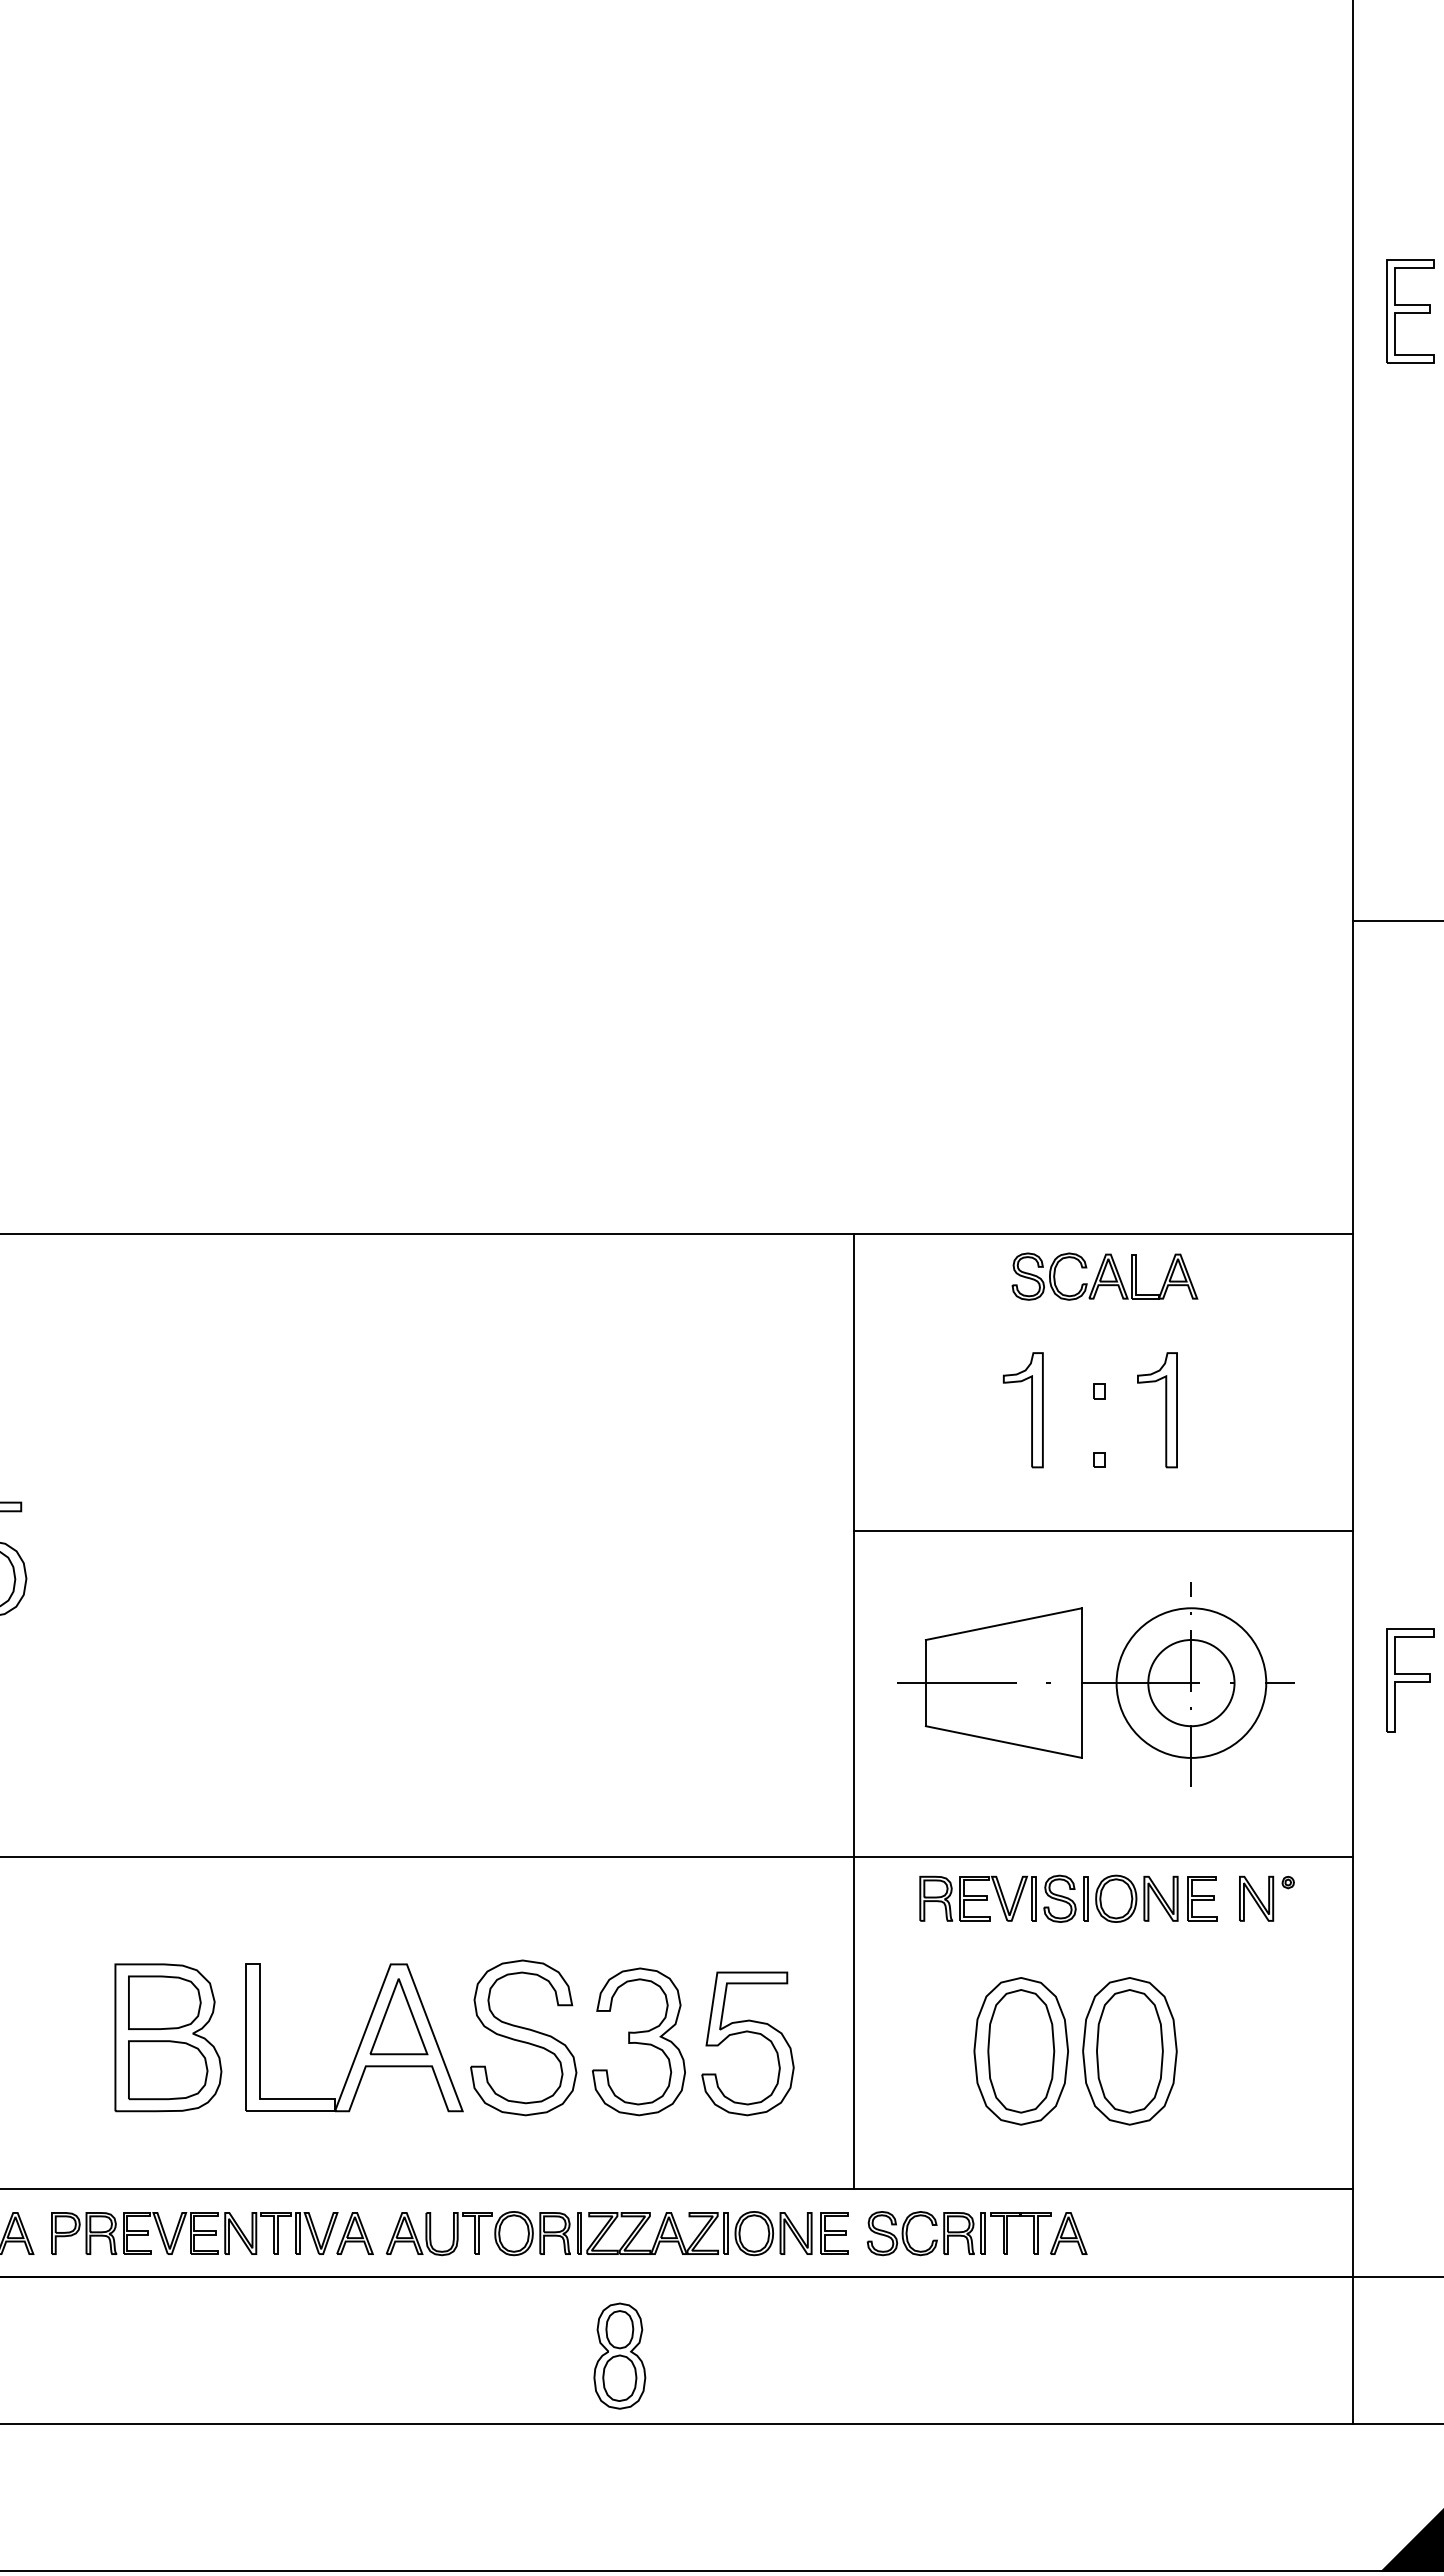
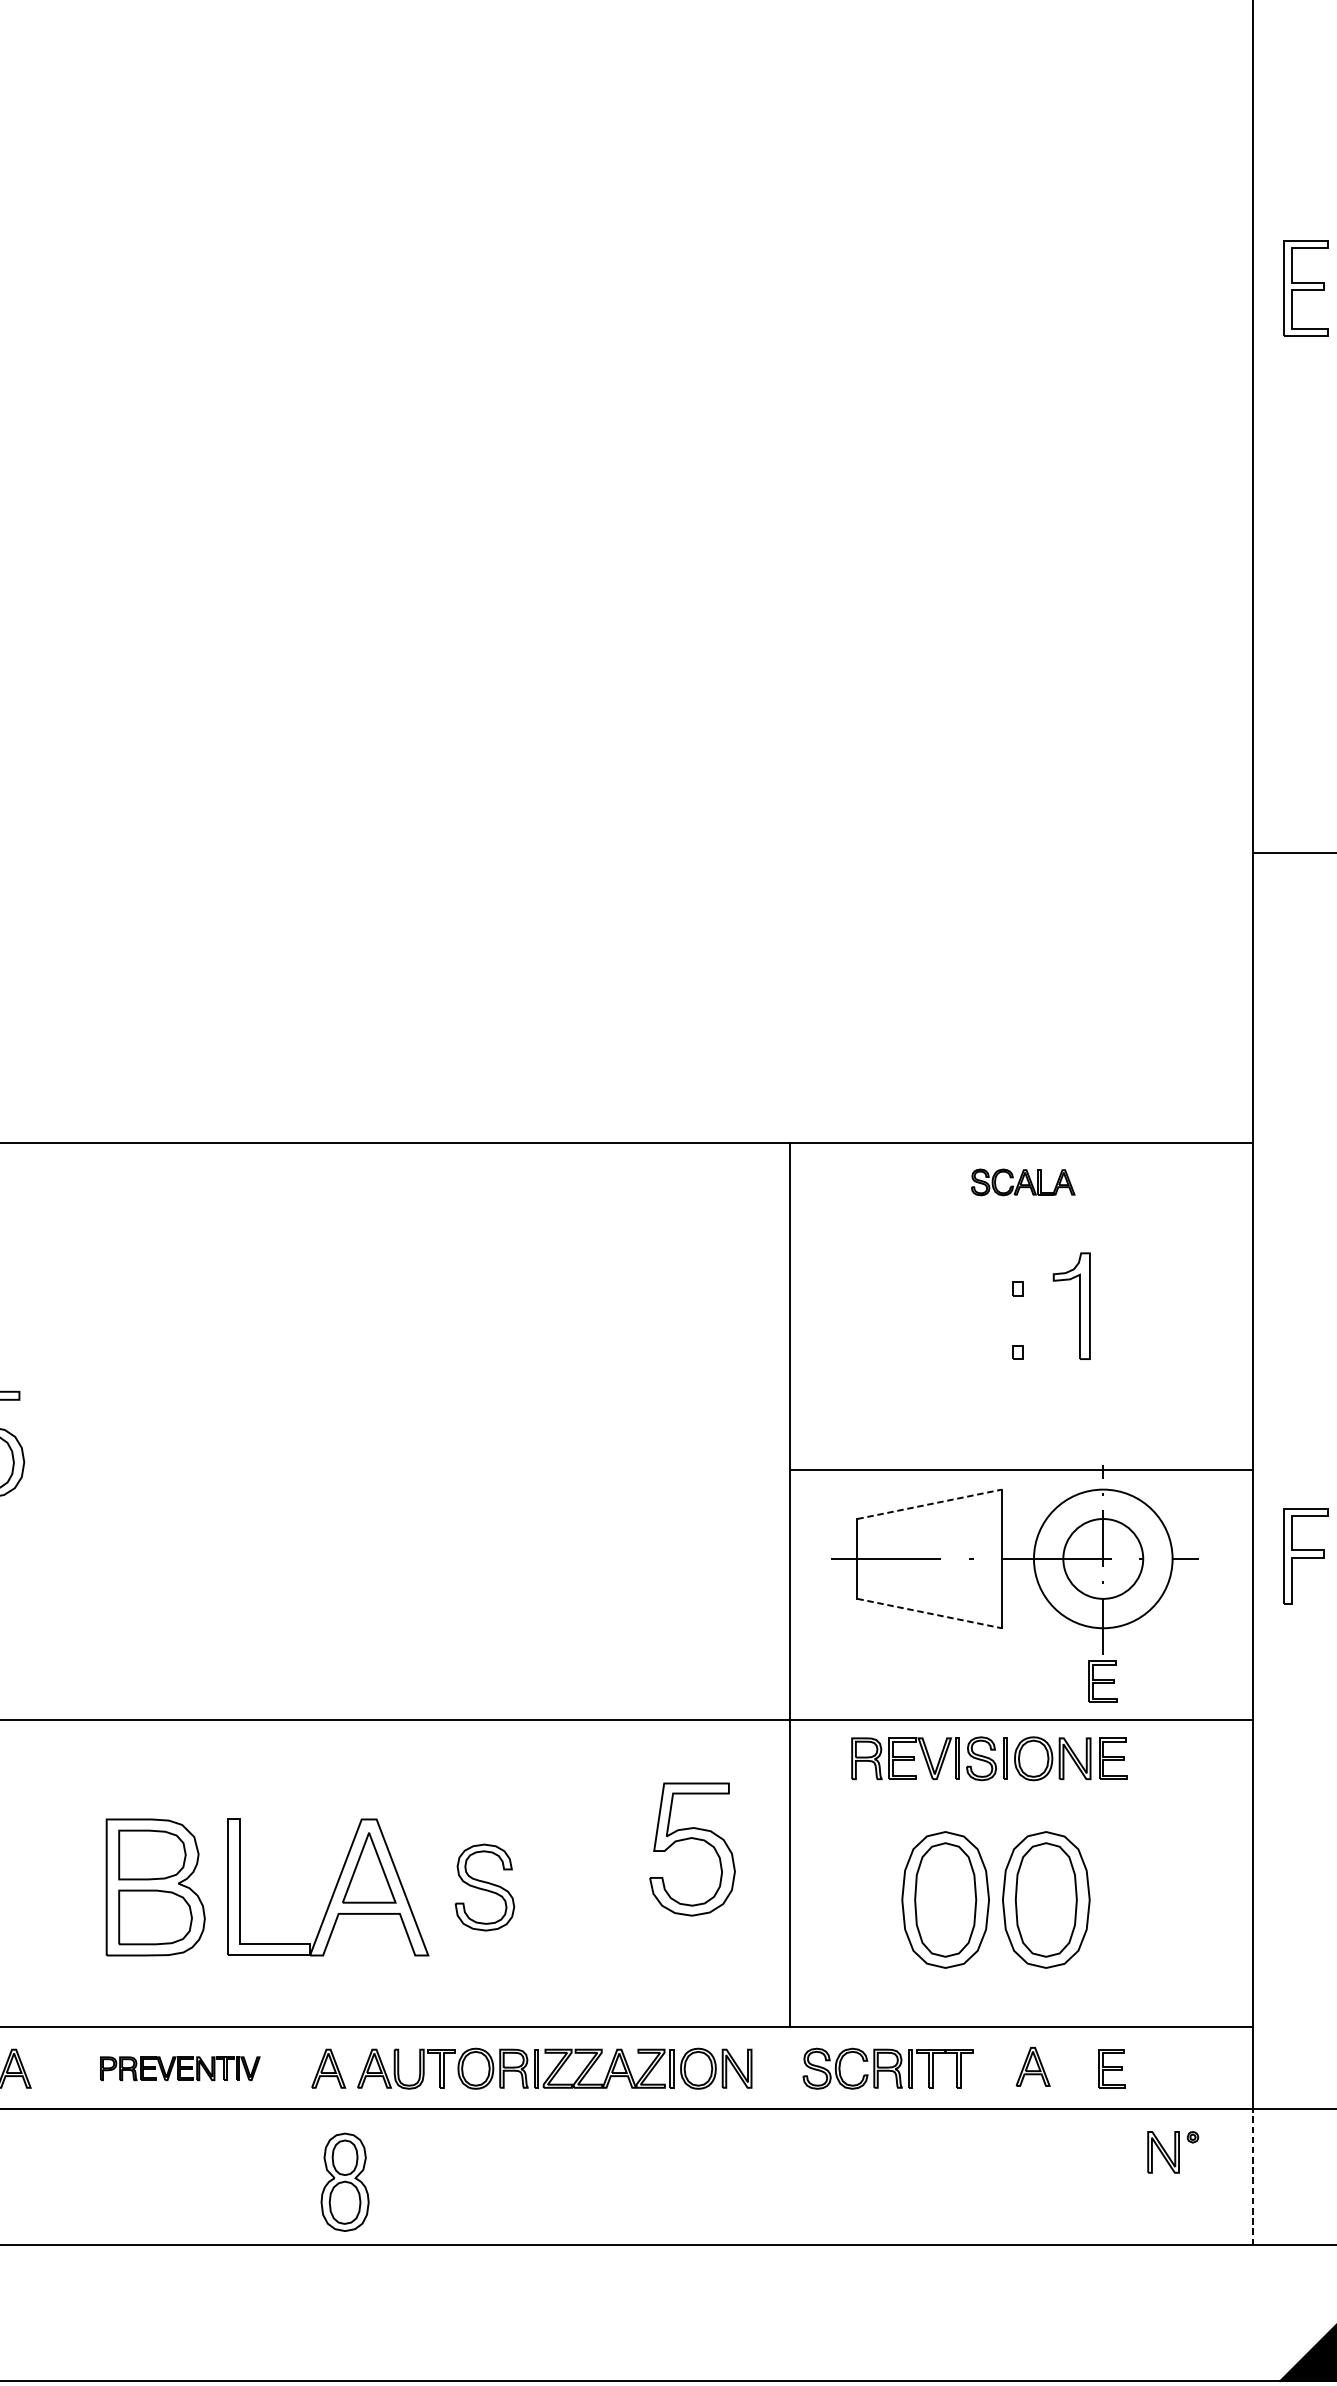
part: (1104, 1276) -> (1022, 1182), size x0.6
part: (1031, 1410) -> (955, 1306), removed
line: (1103, 1531) -> (1021, 1470), moved
line: (1003, 1624) -> (929, 1504), solid -> dashed
line: (1003, 1742) -> (929, 1613), solid -> dashed
part: (1191, 1815) -> (1103, 1681), added
part: (1266, 1898) -> (1172, 2152), moved
part: (751, 2033) -> (695, 1839), moved
part: (523, 2037) -> (484, 1887), size x0.6
part: (638, 2041) -> (591, 1890), removed
part: (194, 2233) -> (179, 2068), size x0.6
part: (834, 2233) -> (1111, 2068), moved
part: (1068, 2233) -> (1032, 2066), moved
line: (1353, 2350) -> (1253, 2177), solid -> dashed
part: (619, 2355) -> (344, 2181), moved

